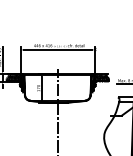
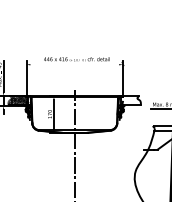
line: (57, 49) -> (74, 64), removed
hatch: (100, 77) -> (130, 100), removed

